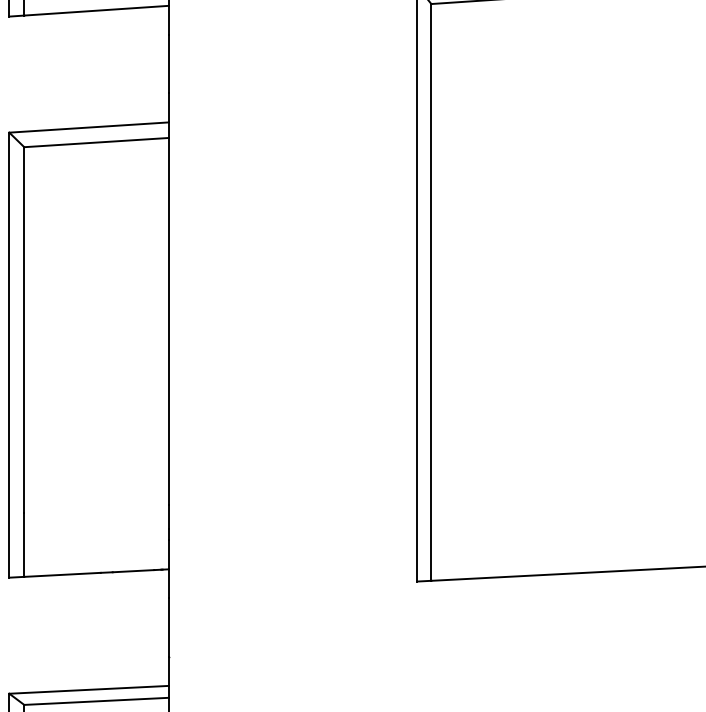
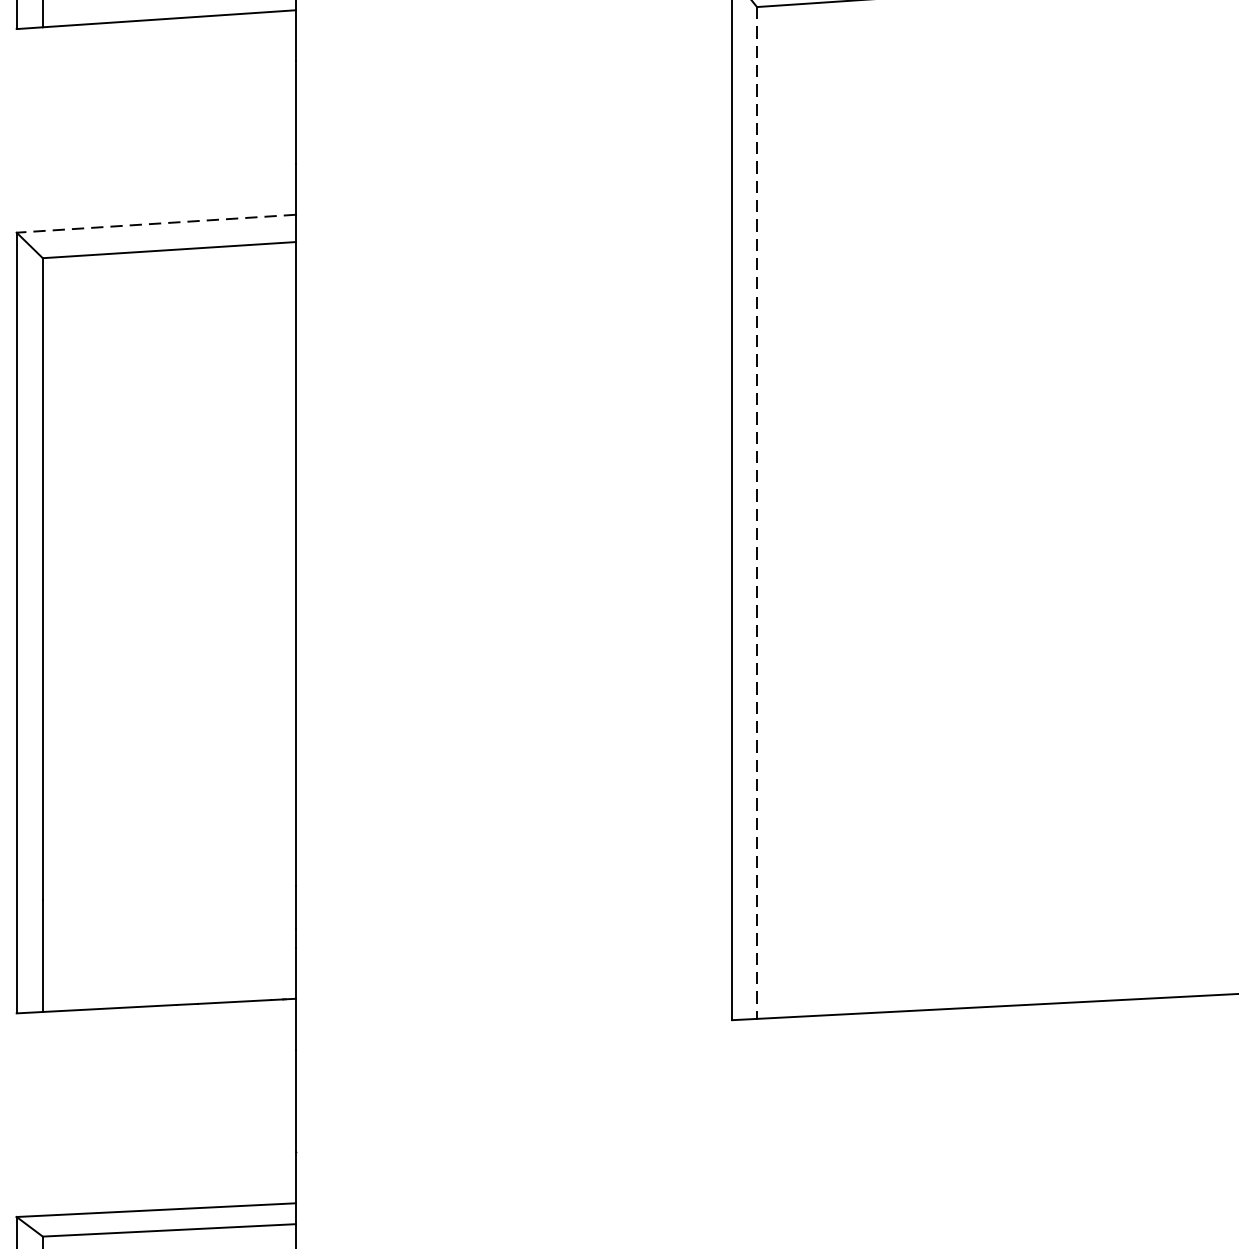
line: (88, 127) -> (155, 223), solid -> dashed
line: (431, 292) -> (757, 513), solid -> dashed

